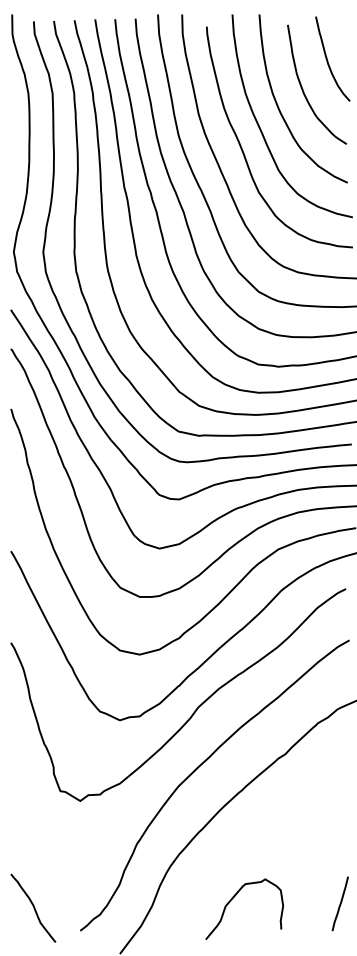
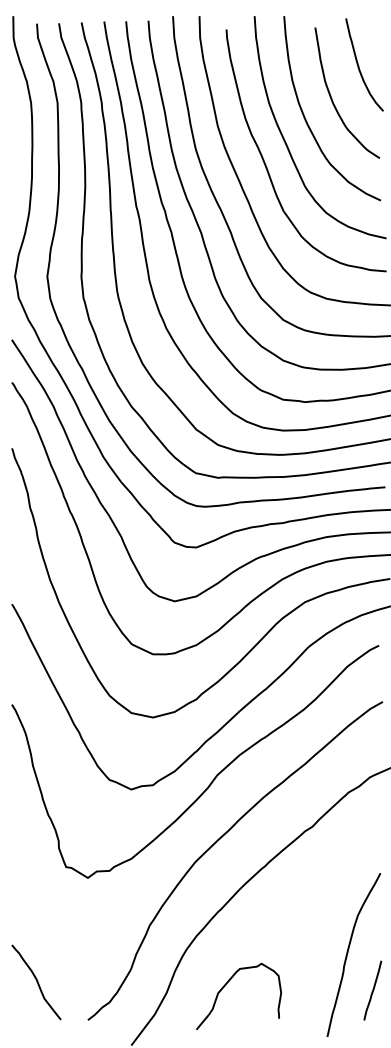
curve: (318, 870) -> (348, 953), added
curve: (233, 899) -> (226, 985), moved
curve: (33, 908) -> (36, 982), moved

